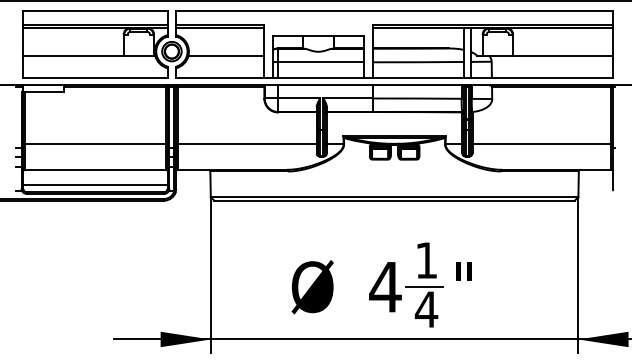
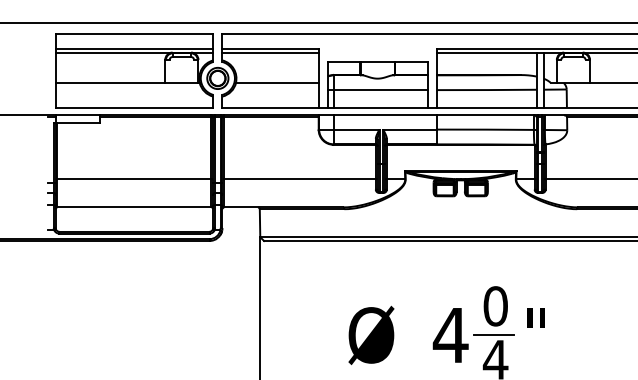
line: (95, 185) -> (134, 224), removed
text: (426, 260) -> (495, 306), 1 -> 0

